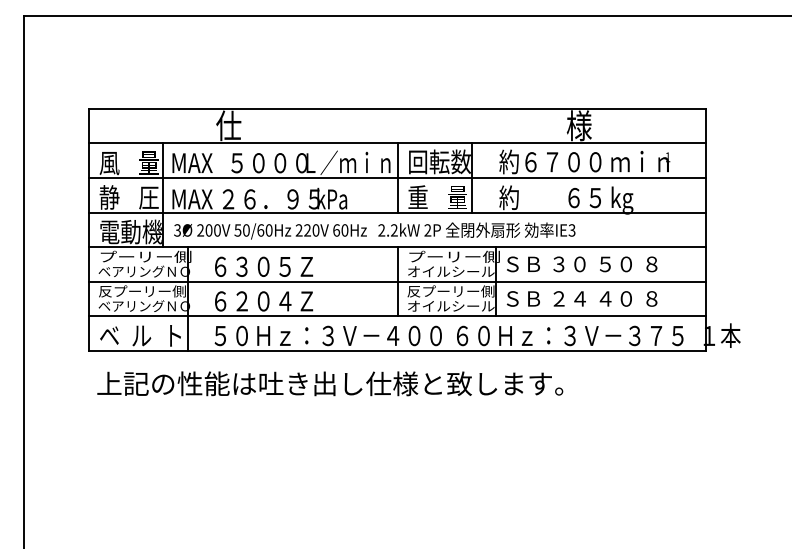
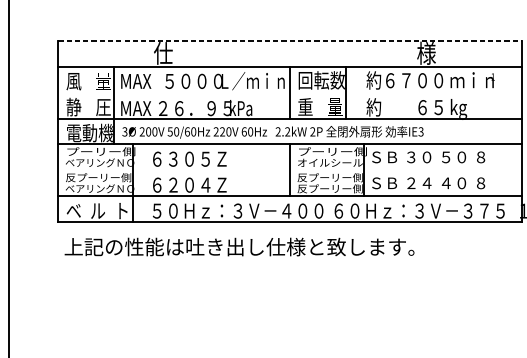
line: (397, 108) -> (290, 40), solid -> dashed
line: (397, 178) -> (290, 92), removed
line: (397, 281) -> (290, 170), removed
text: (450, 306) -> (329, 188), オイルシール -> 反プーリー側

